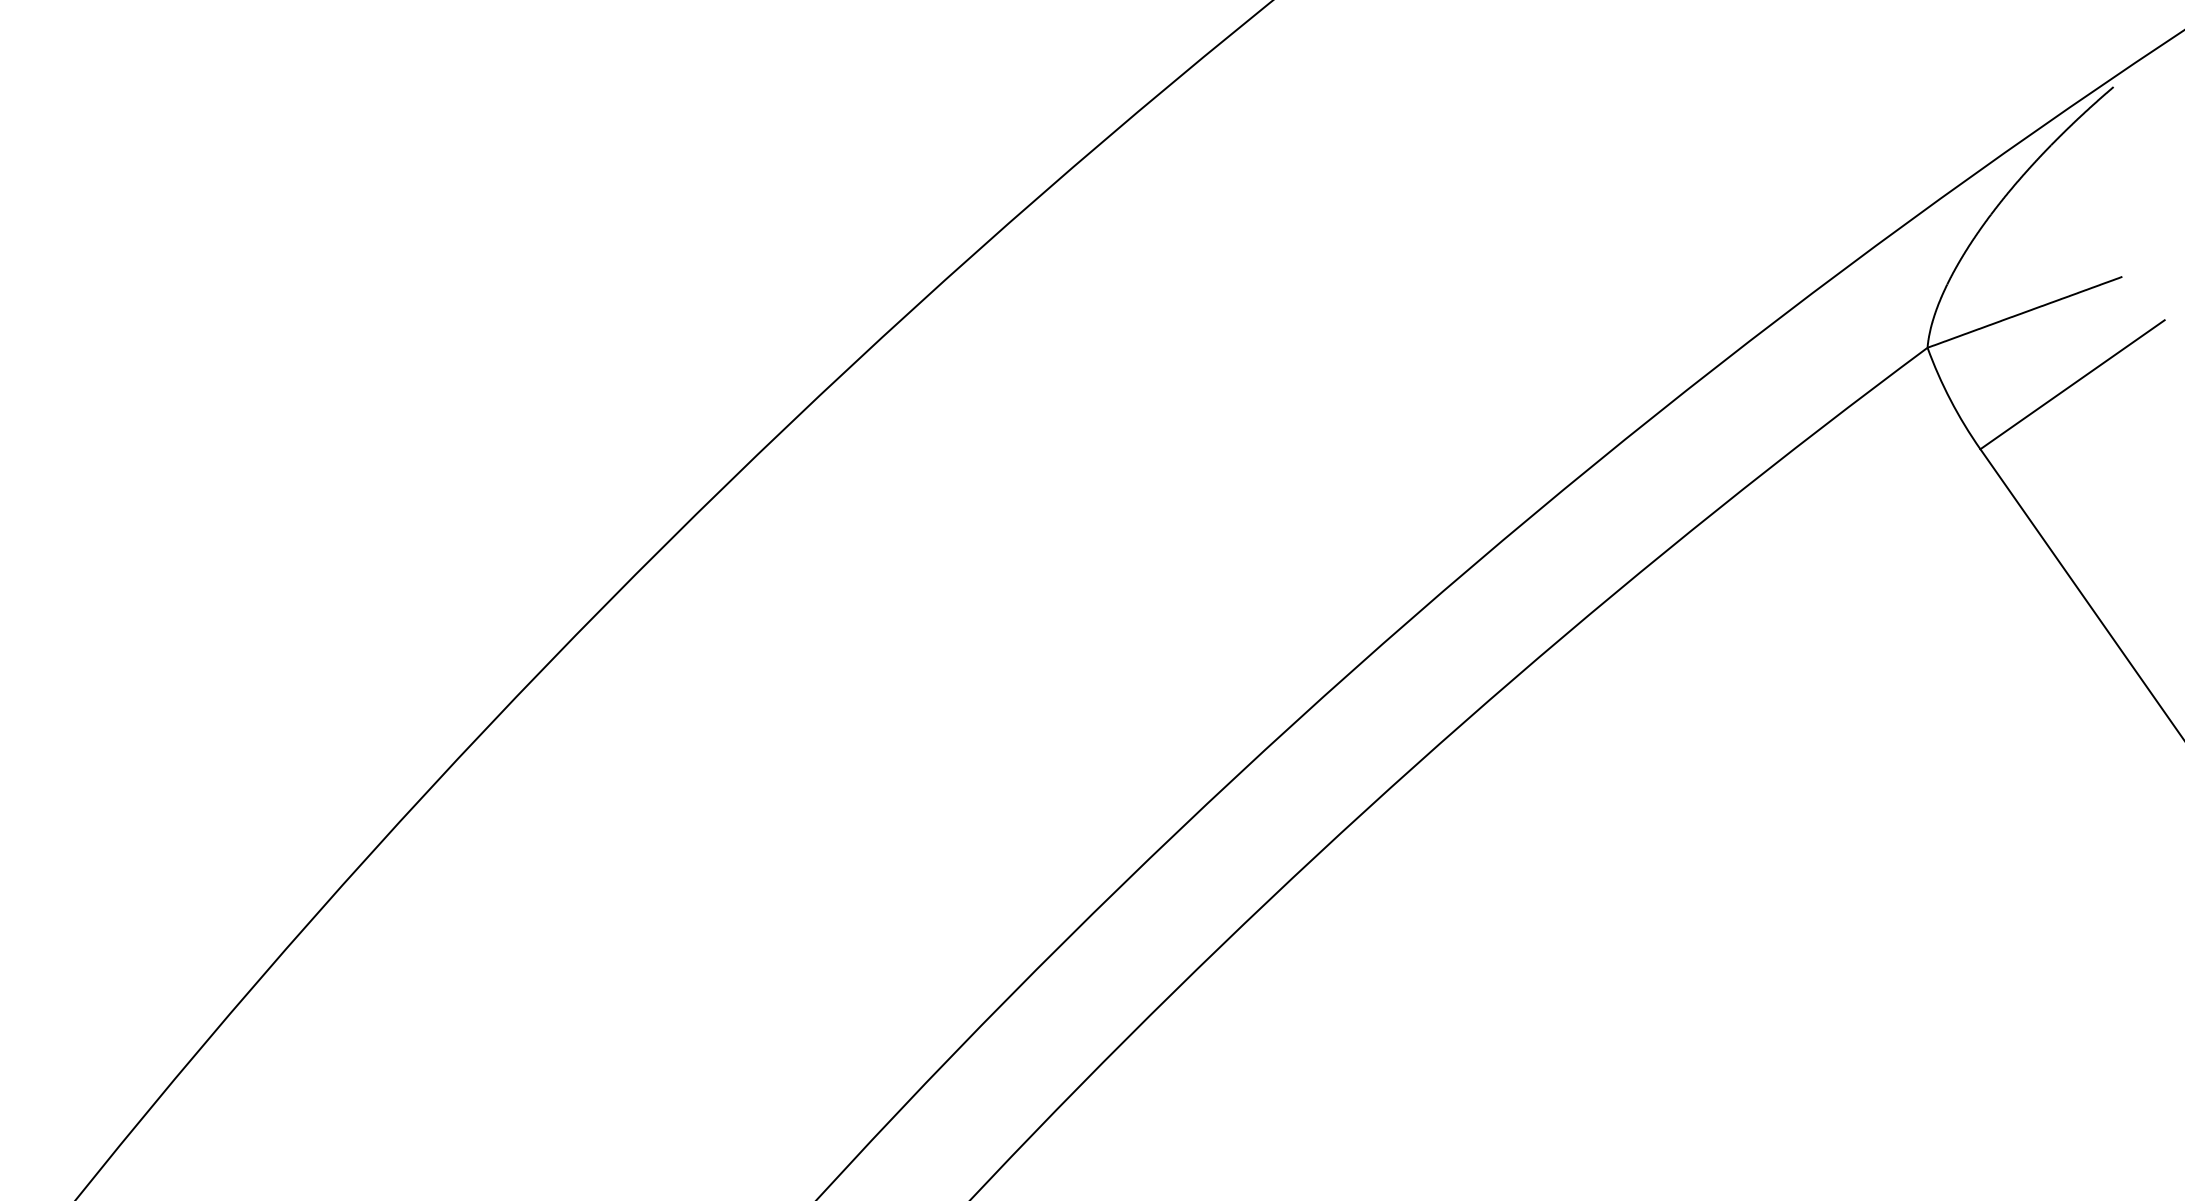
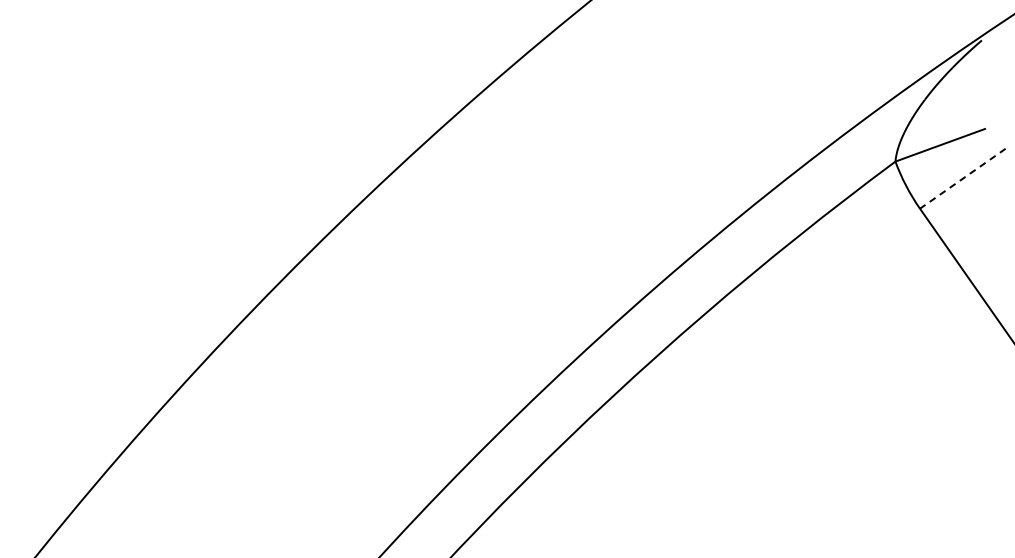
line: (2071, 386) -> (962, 179), solid -> dashed

